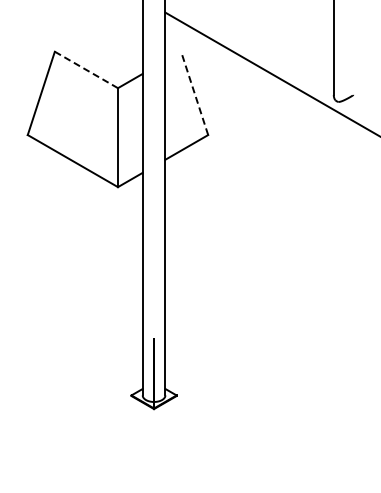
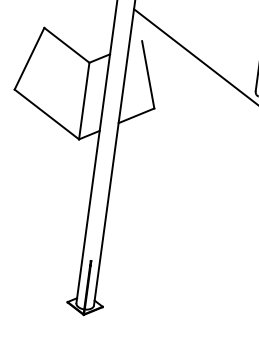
line: (86, 70) -> (66, 45), dashed -> solid
line: (194, 93) -> (148, 74), dashed -> solid

